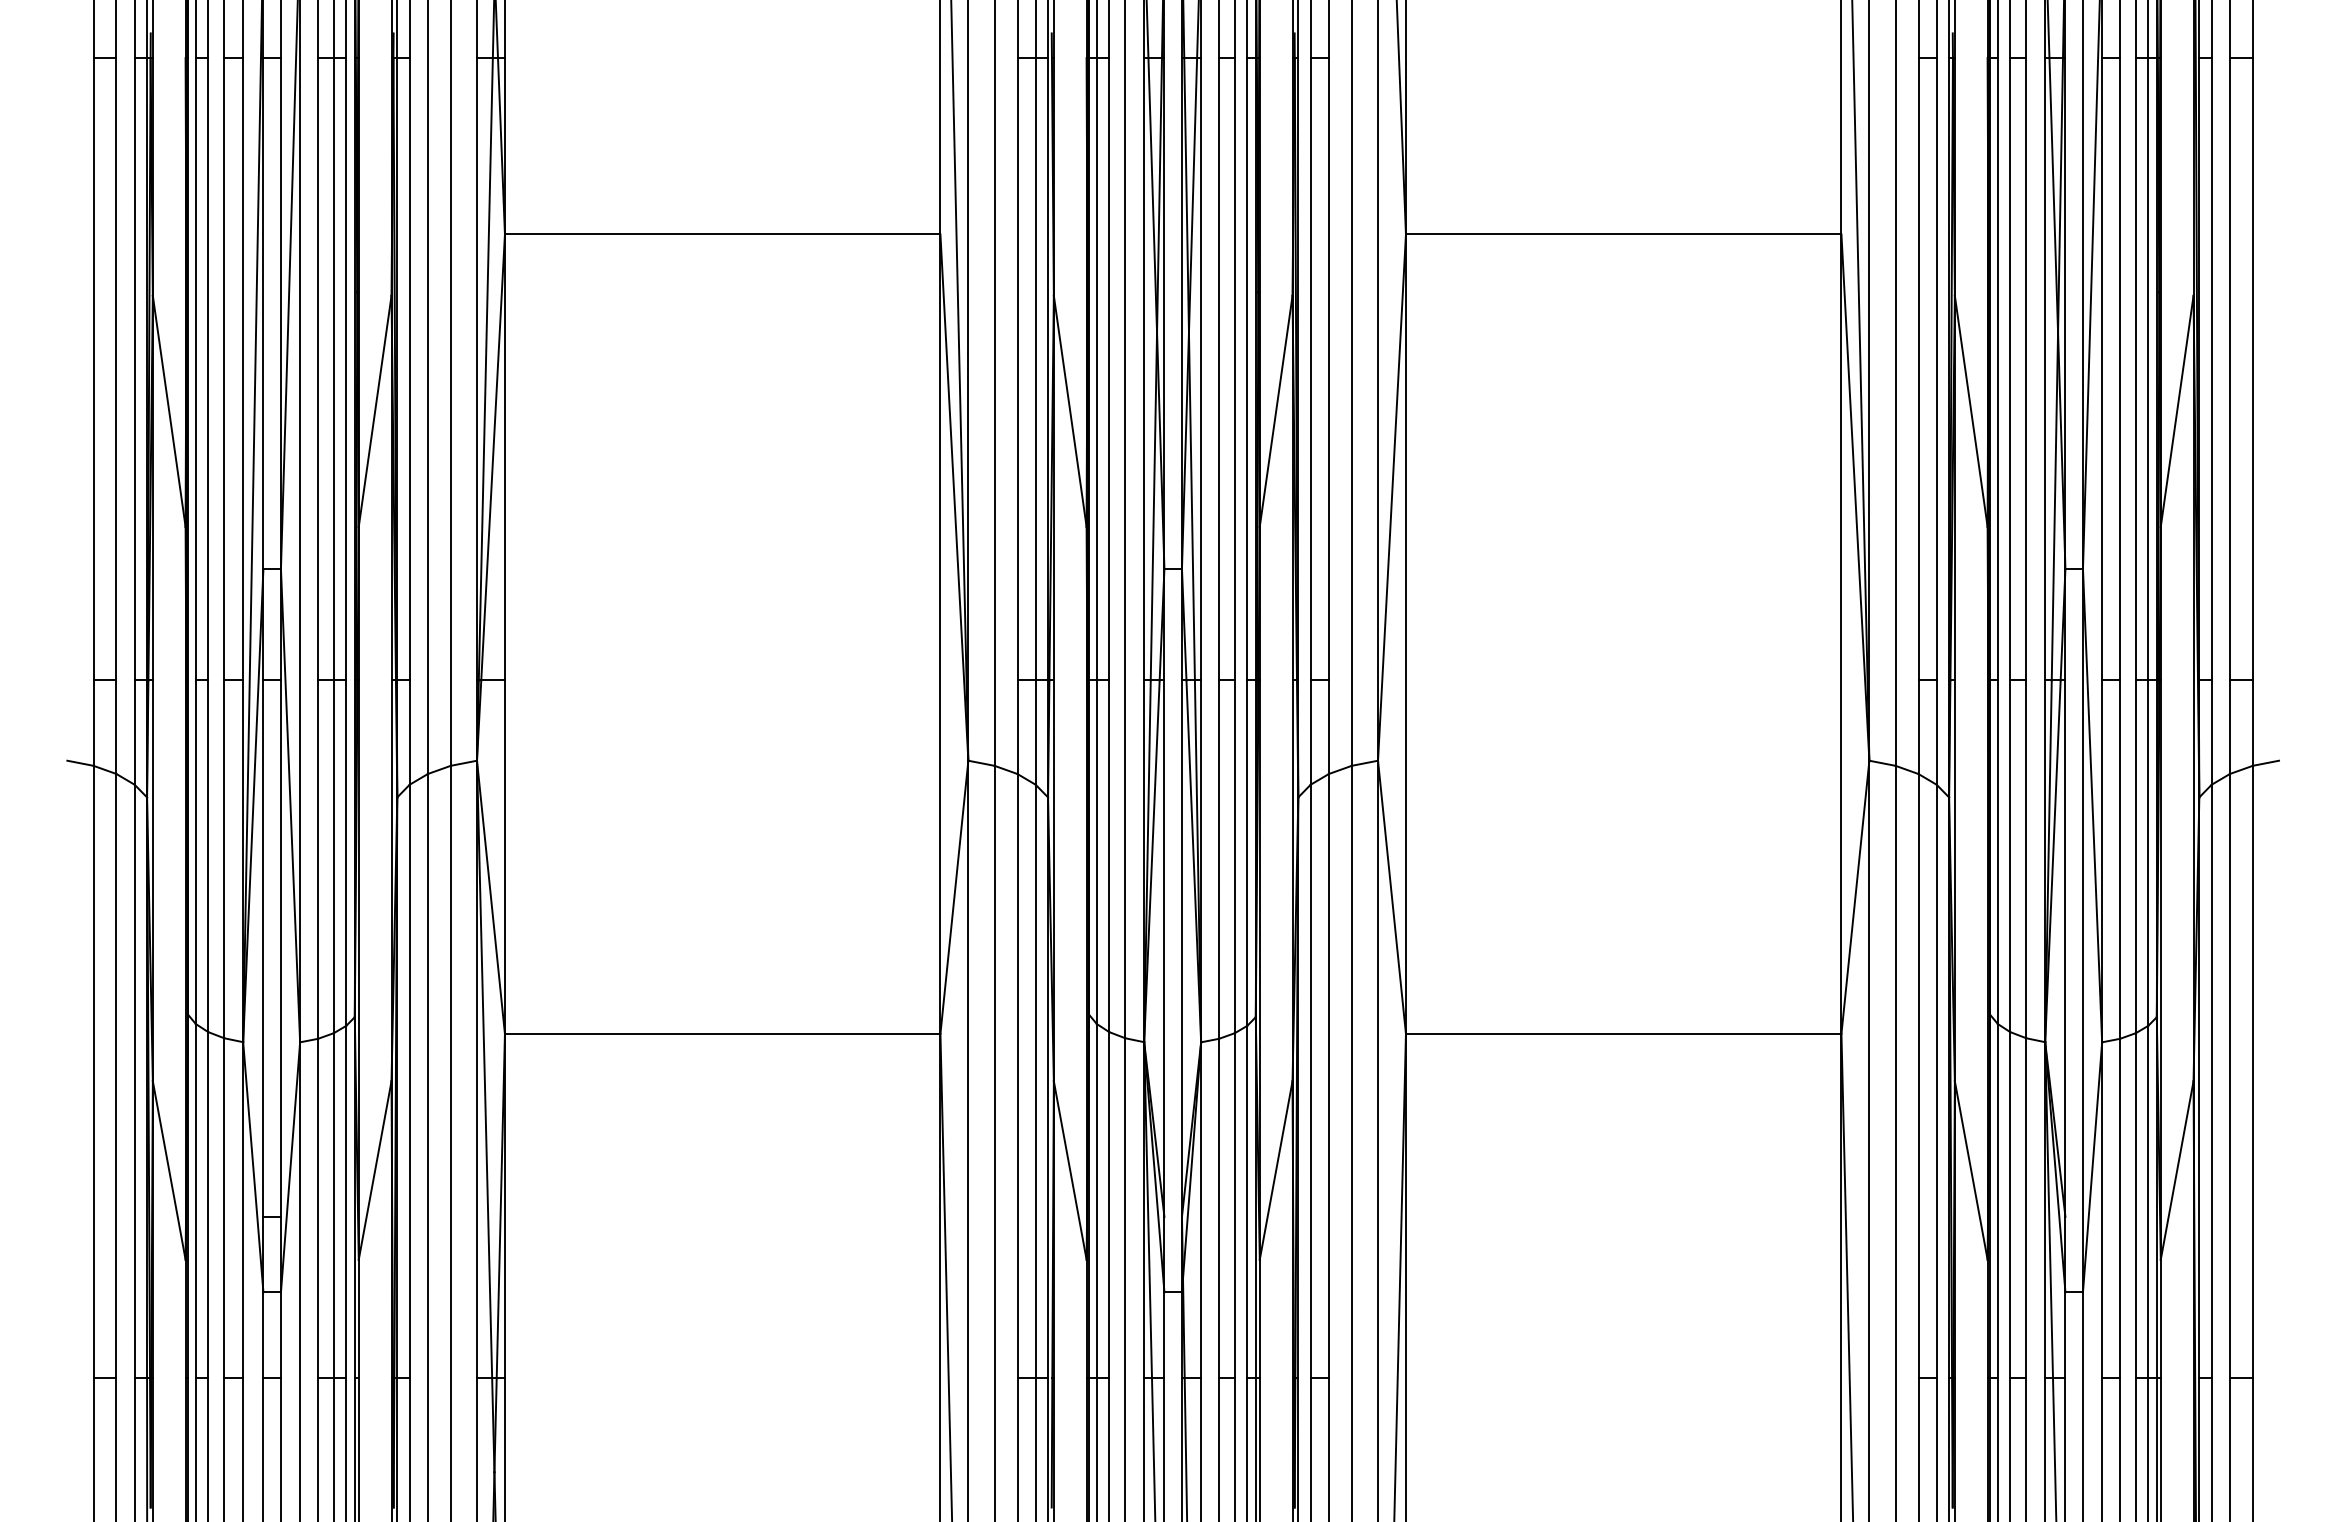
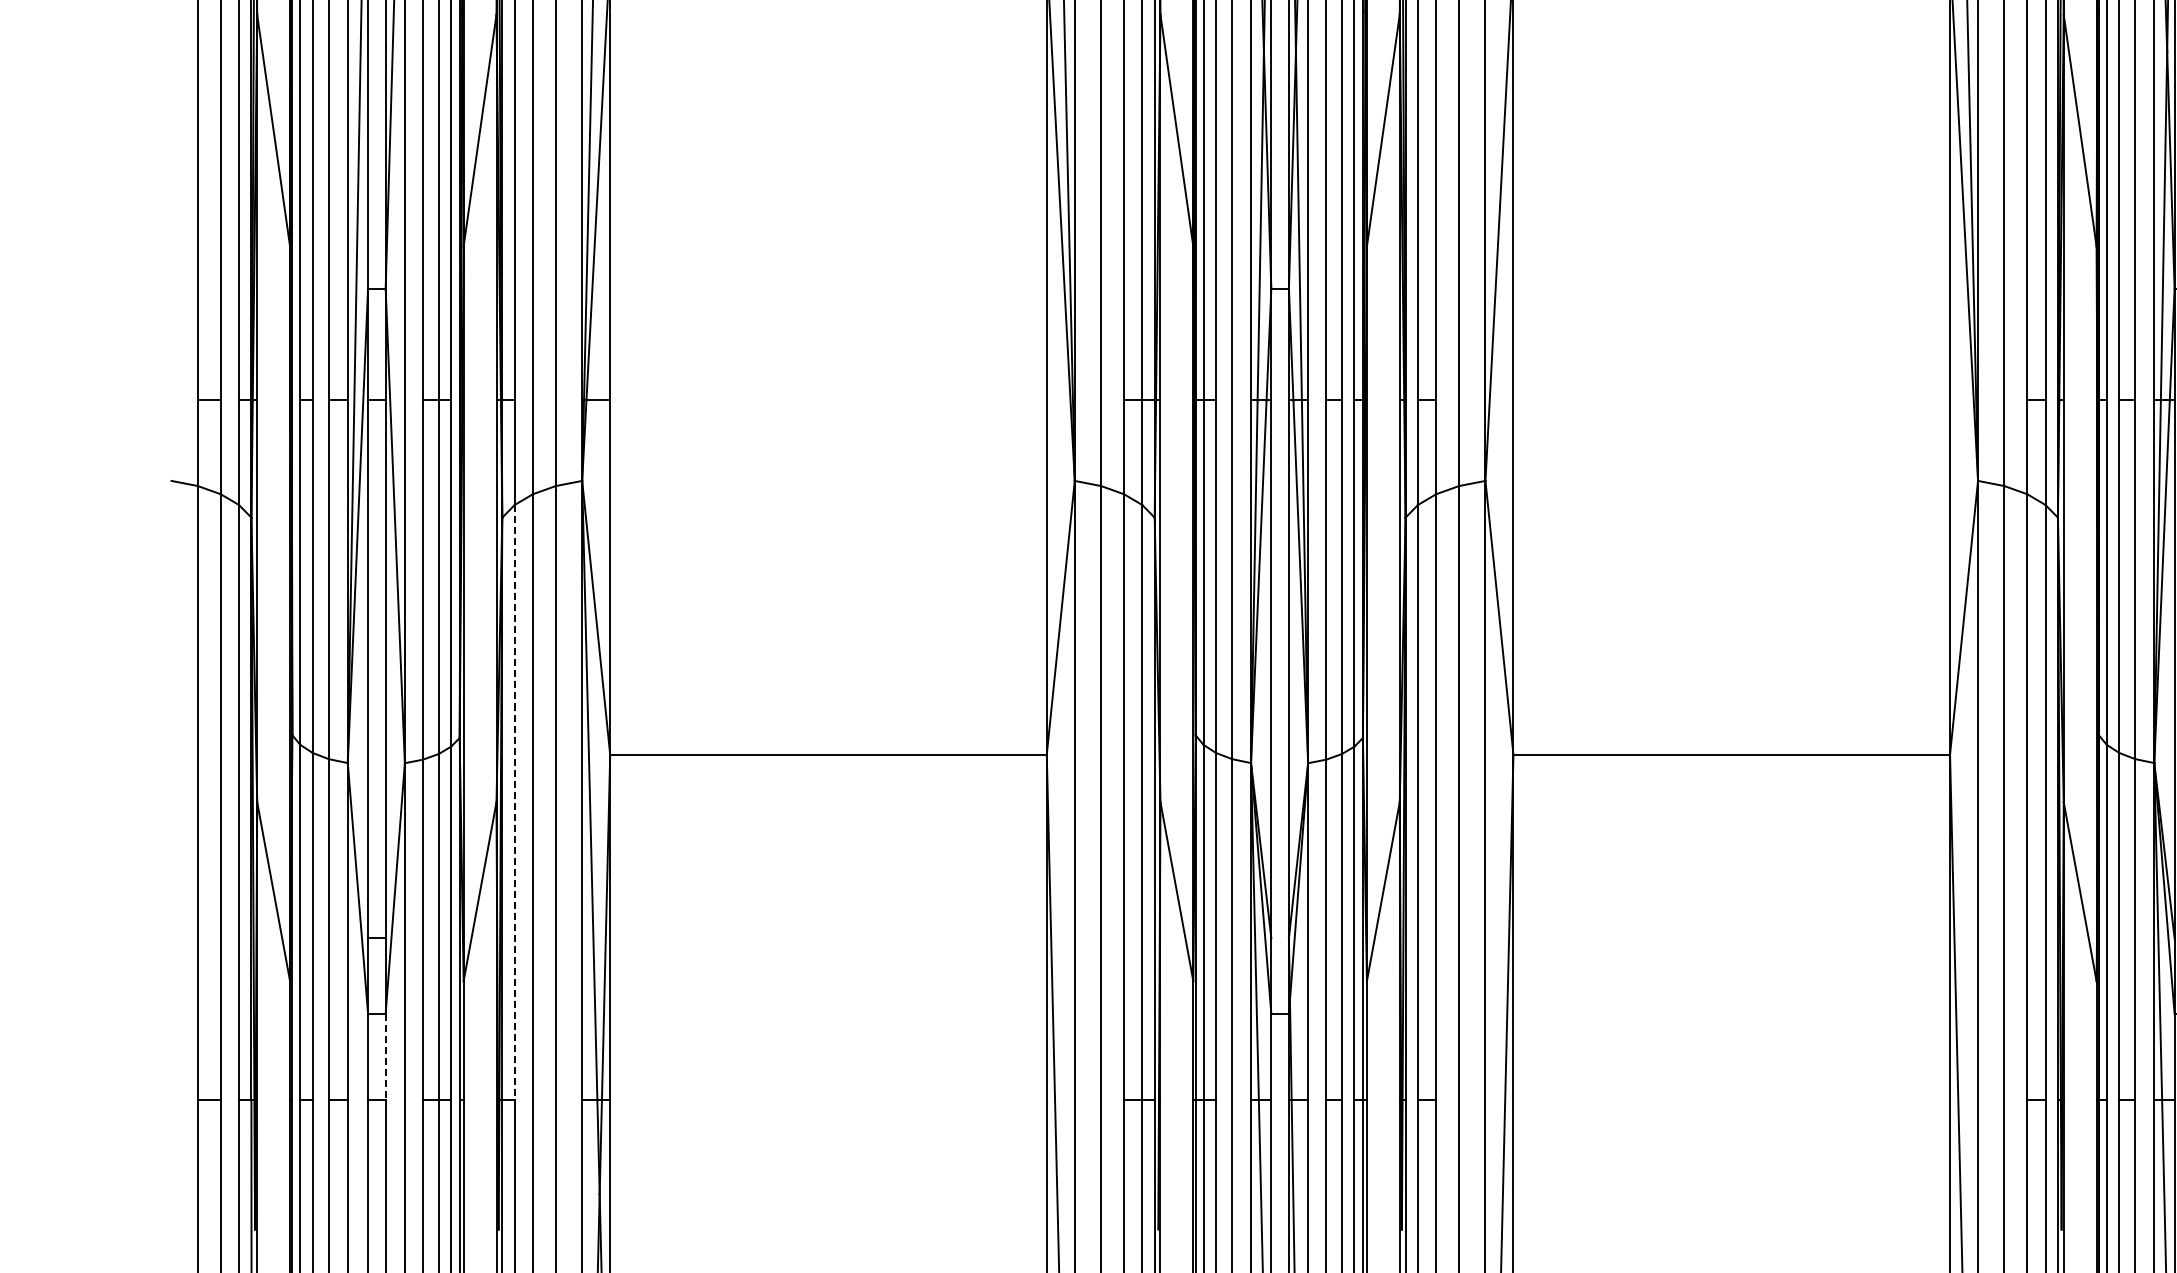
line: (409, 1081) -> (514, 802), solid -> dashed
line: (280, 1335) -> (385, 1057), solid -> dashed

